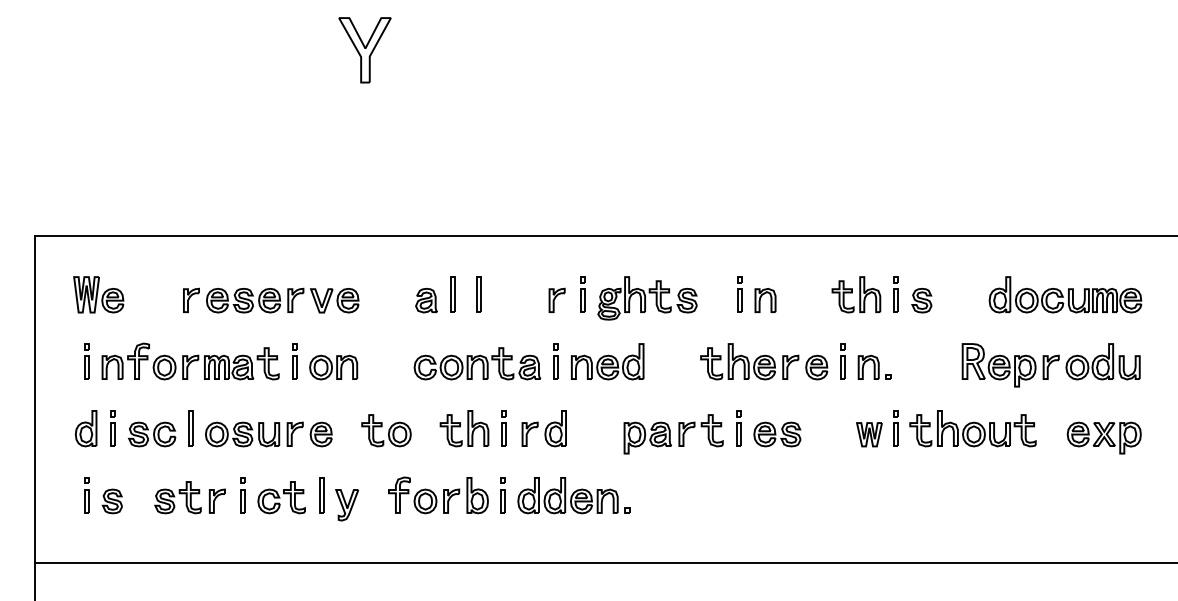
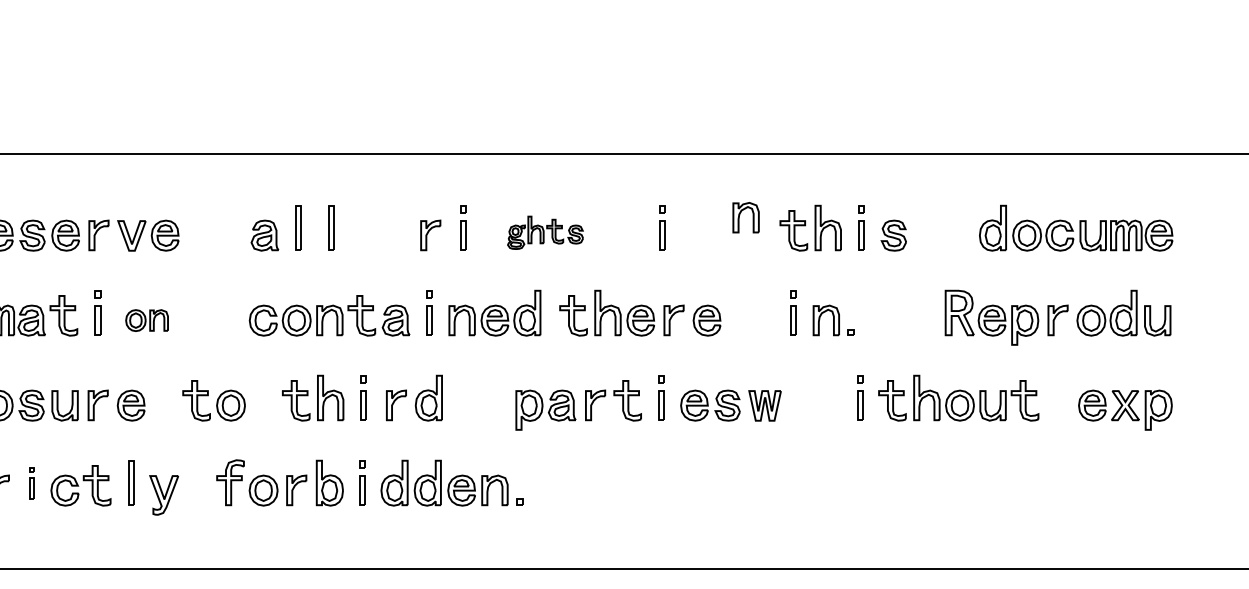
part: (647, 298) -> (545, 232), size x0.6
part: (765, 300) -> (746, 217), moved
part: (764, 361) -> (640, 312), moved
part: (333, 367) -> (146, 320), size x0.7
part: (869, 434) -> (765, 405), moved
part: (242, 495) -> (31, 483), size x0.7

